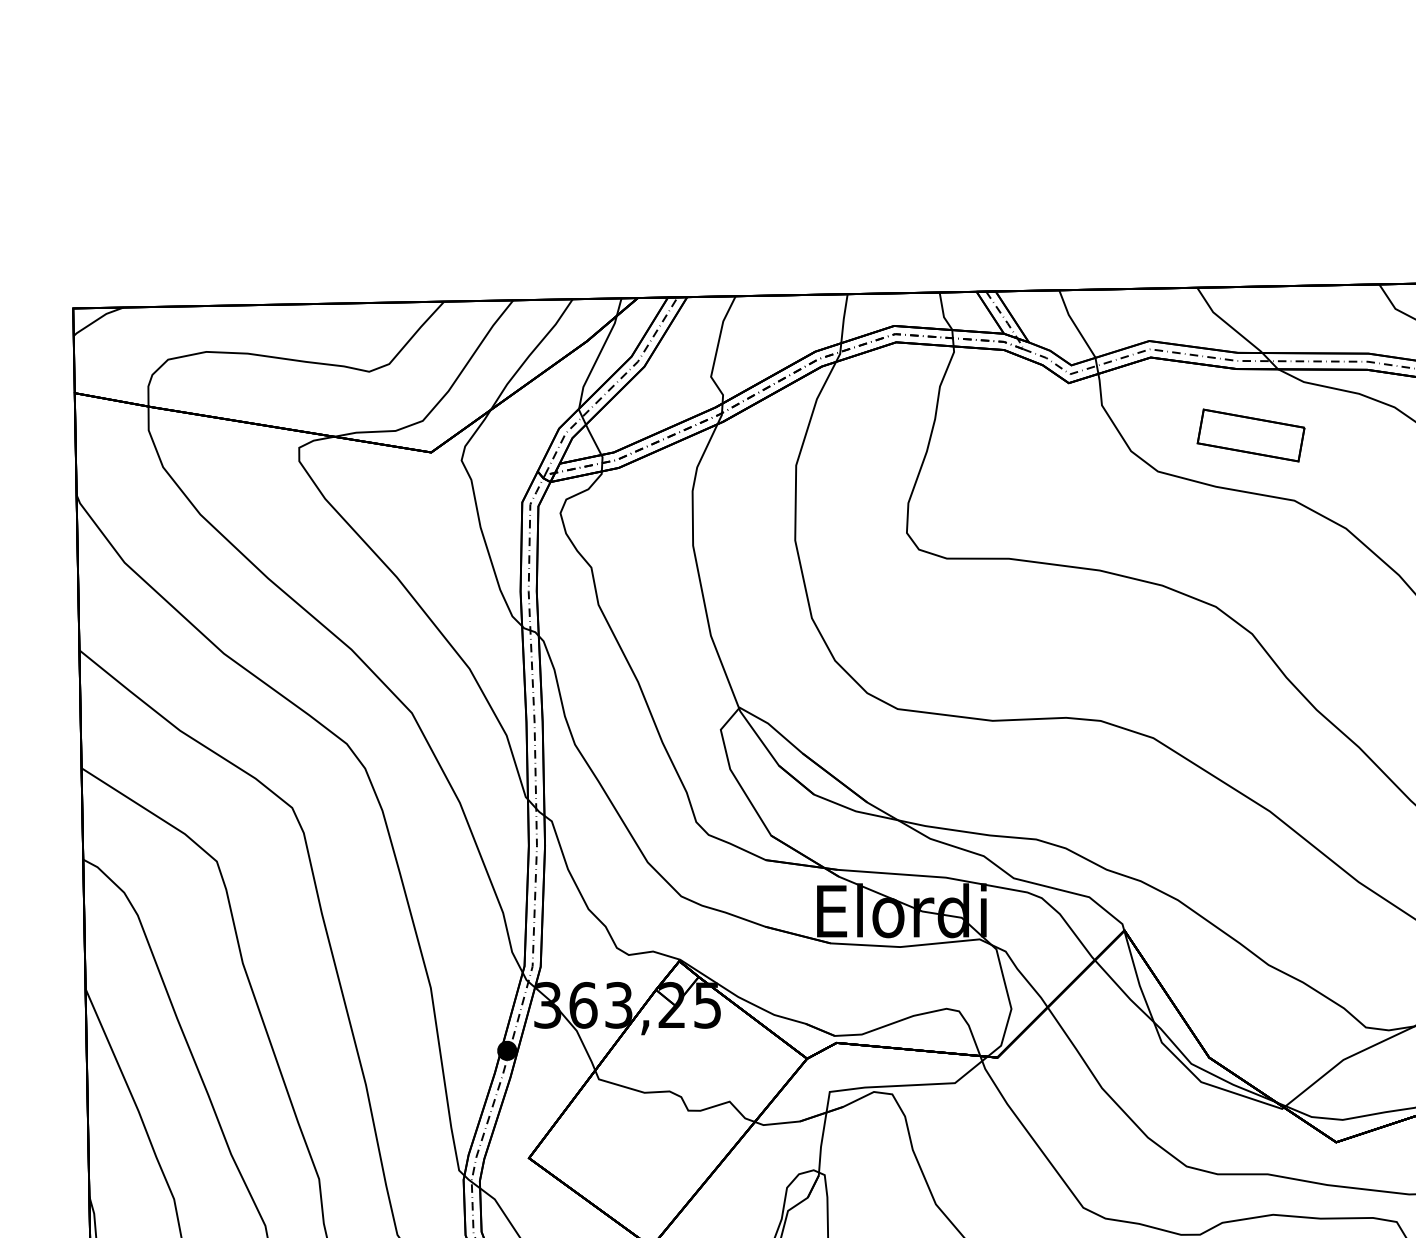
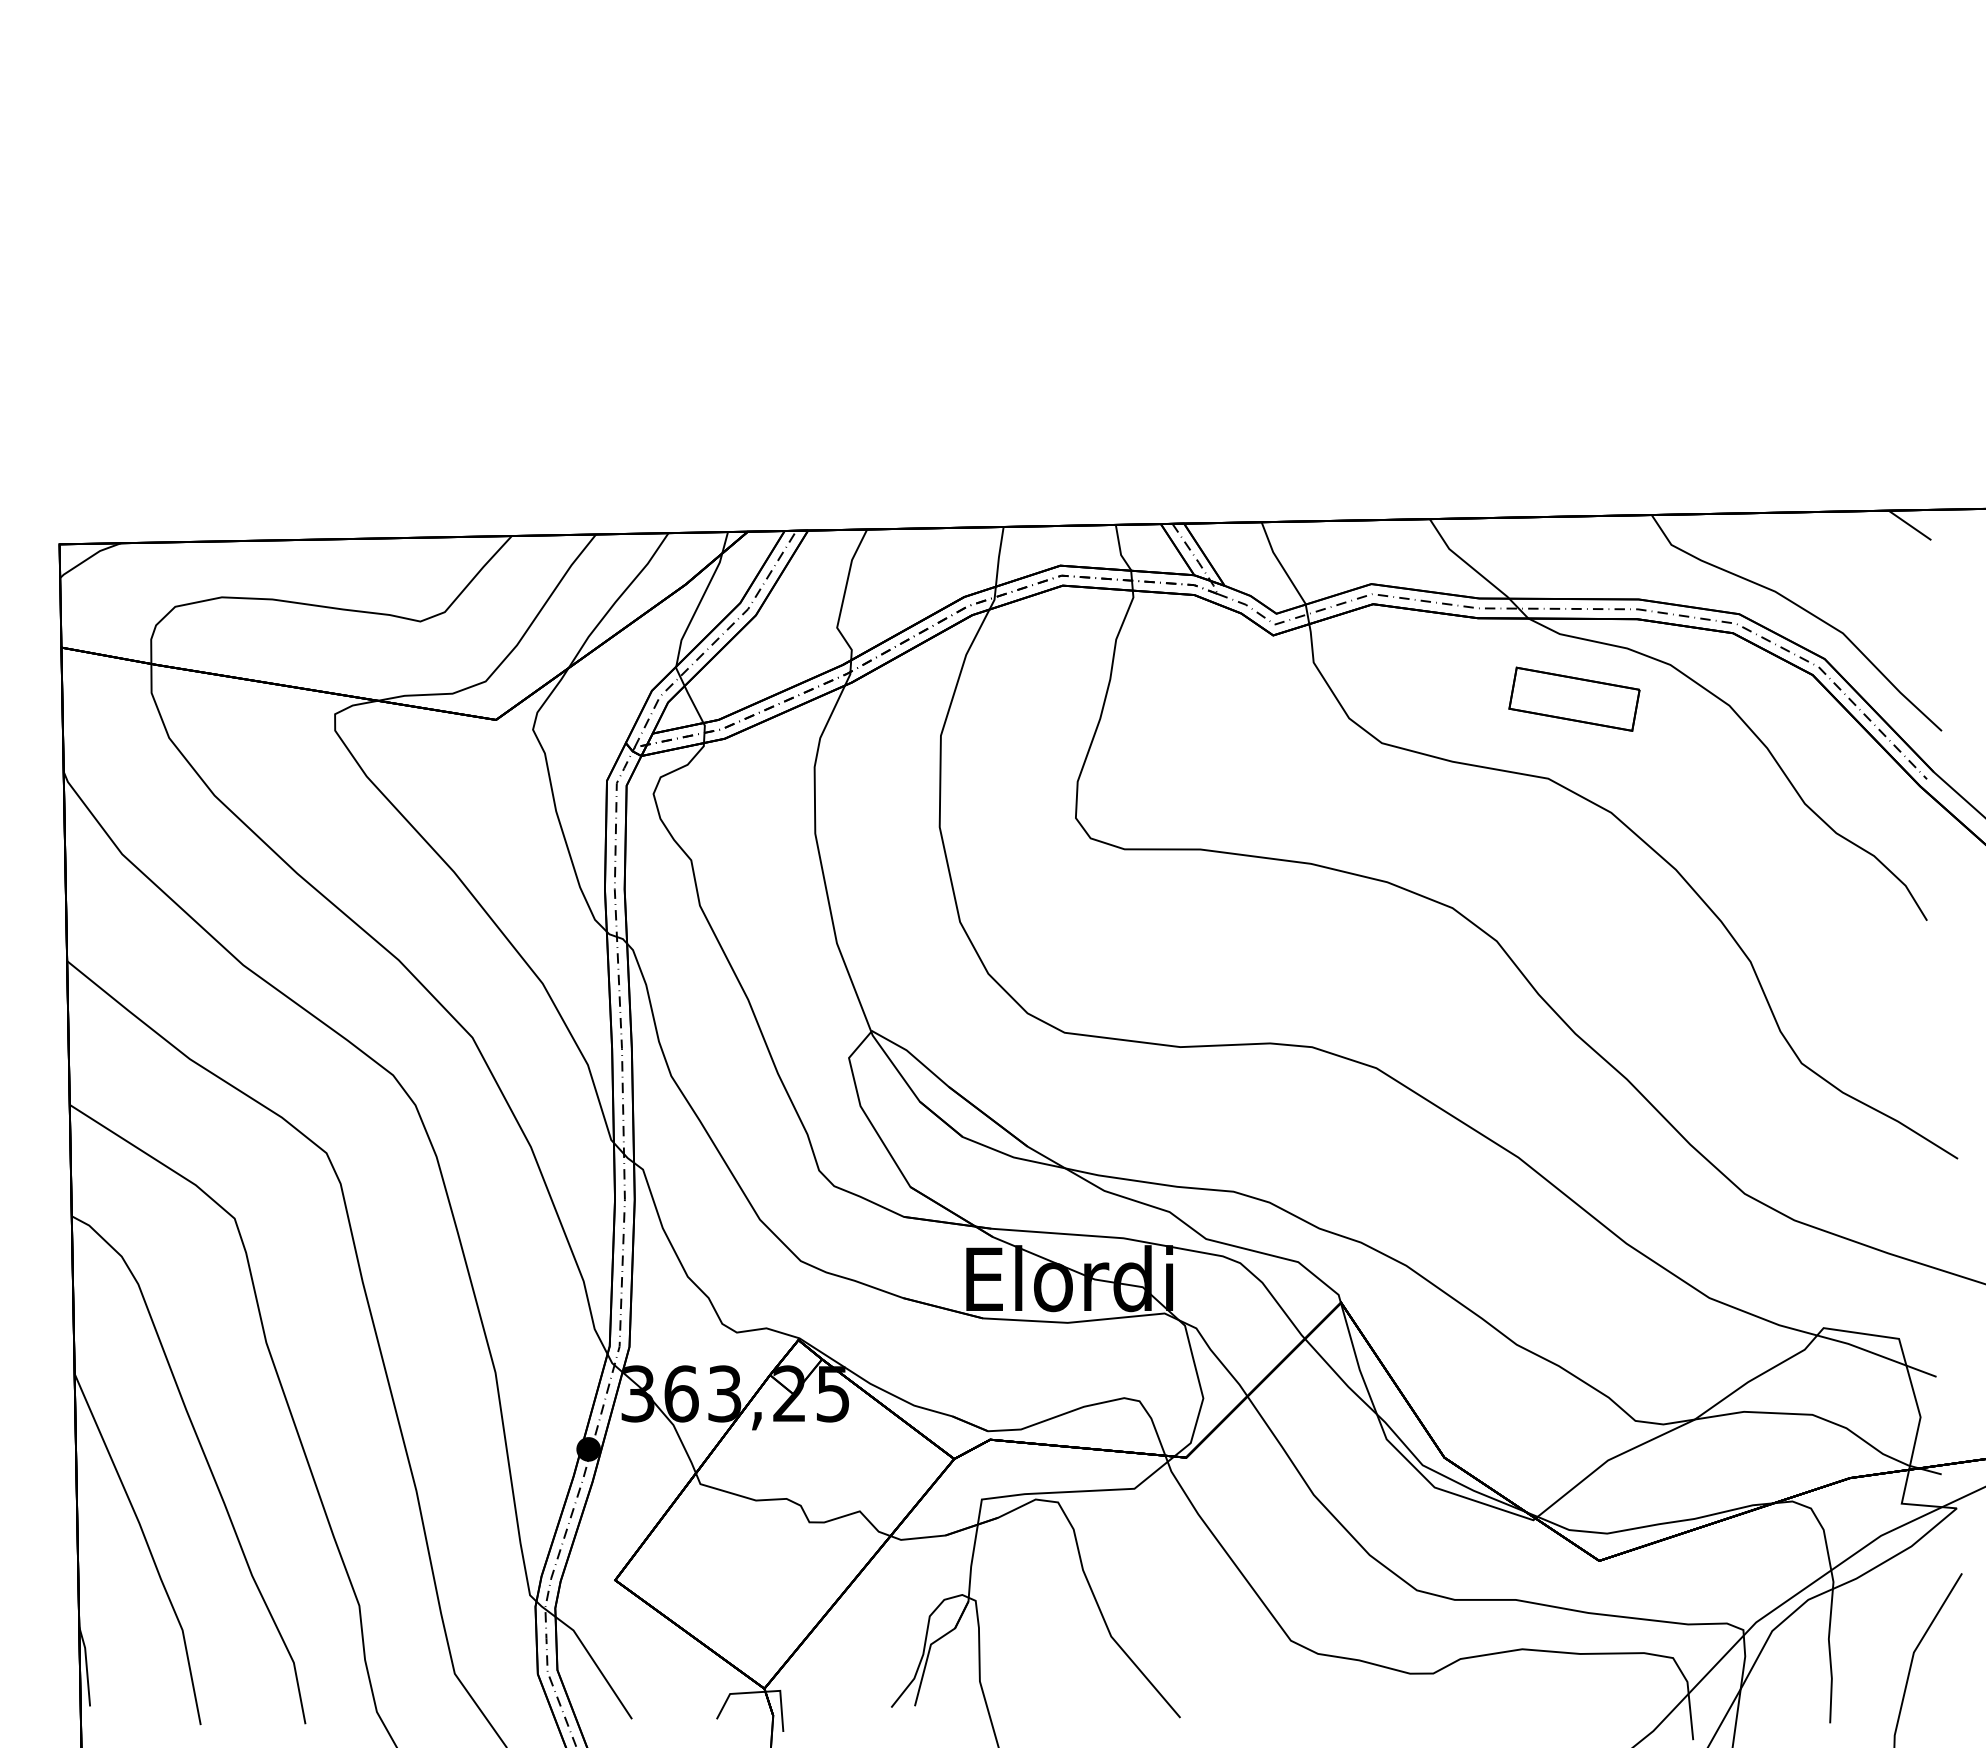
part: (1251, 434) -> (1574, 698), moved

